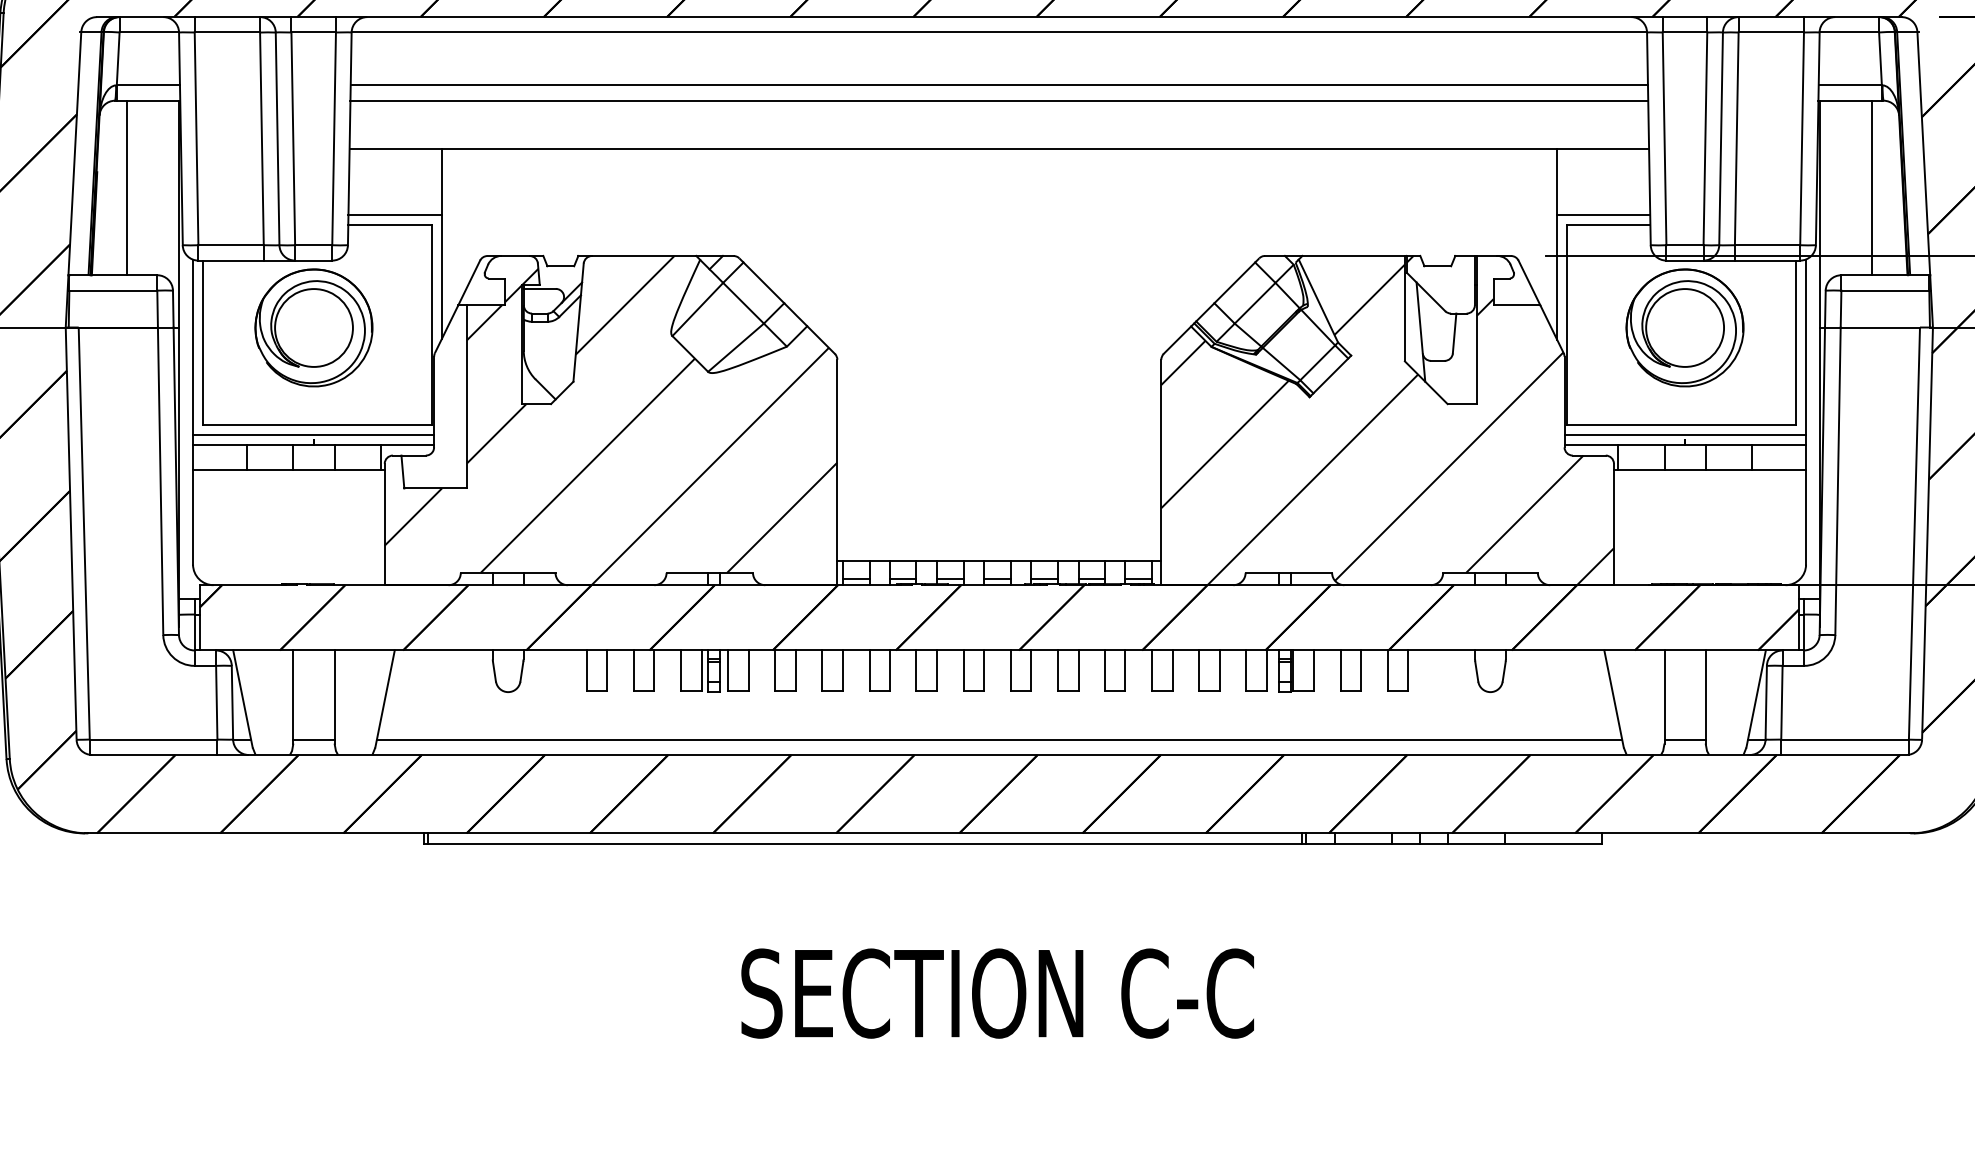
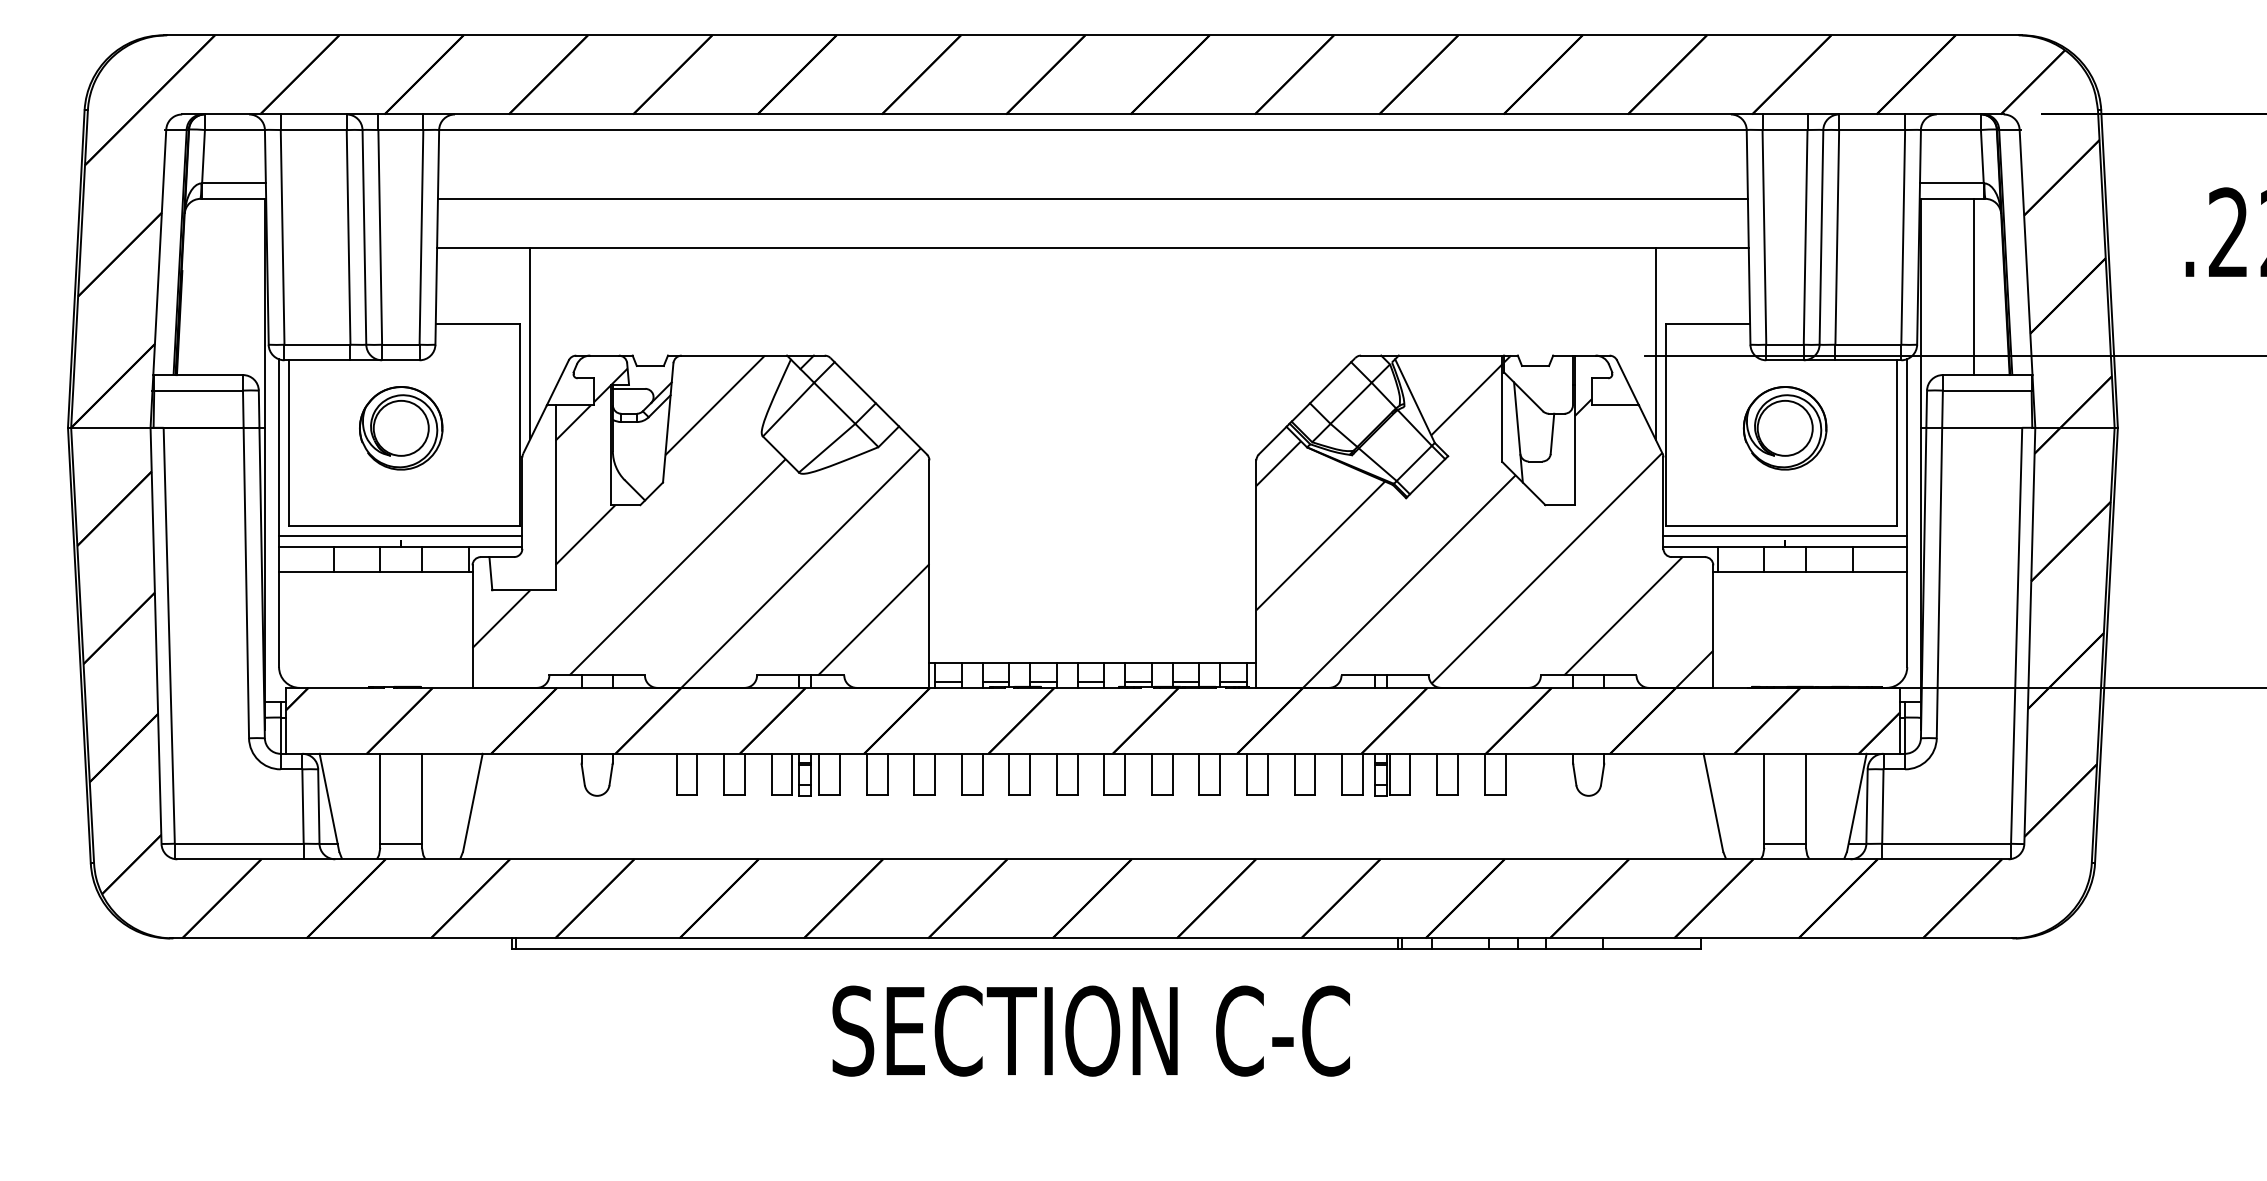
line: (998, 85) -> (1092, 183), removed
line: (126, 187) -> (211, 286), removed
line: (394, 215) -> (482, 314), removed
line: (1603, 215) -> (1702, 314), removed
part: (314, 328) -> (401, 428), size x0.7
part: (1685, 328) -> (1785, 428), size x0.7
line: (998, 739) -> (1092, 843), removed
text: (996, 992) -> (1090, 1030), moved

